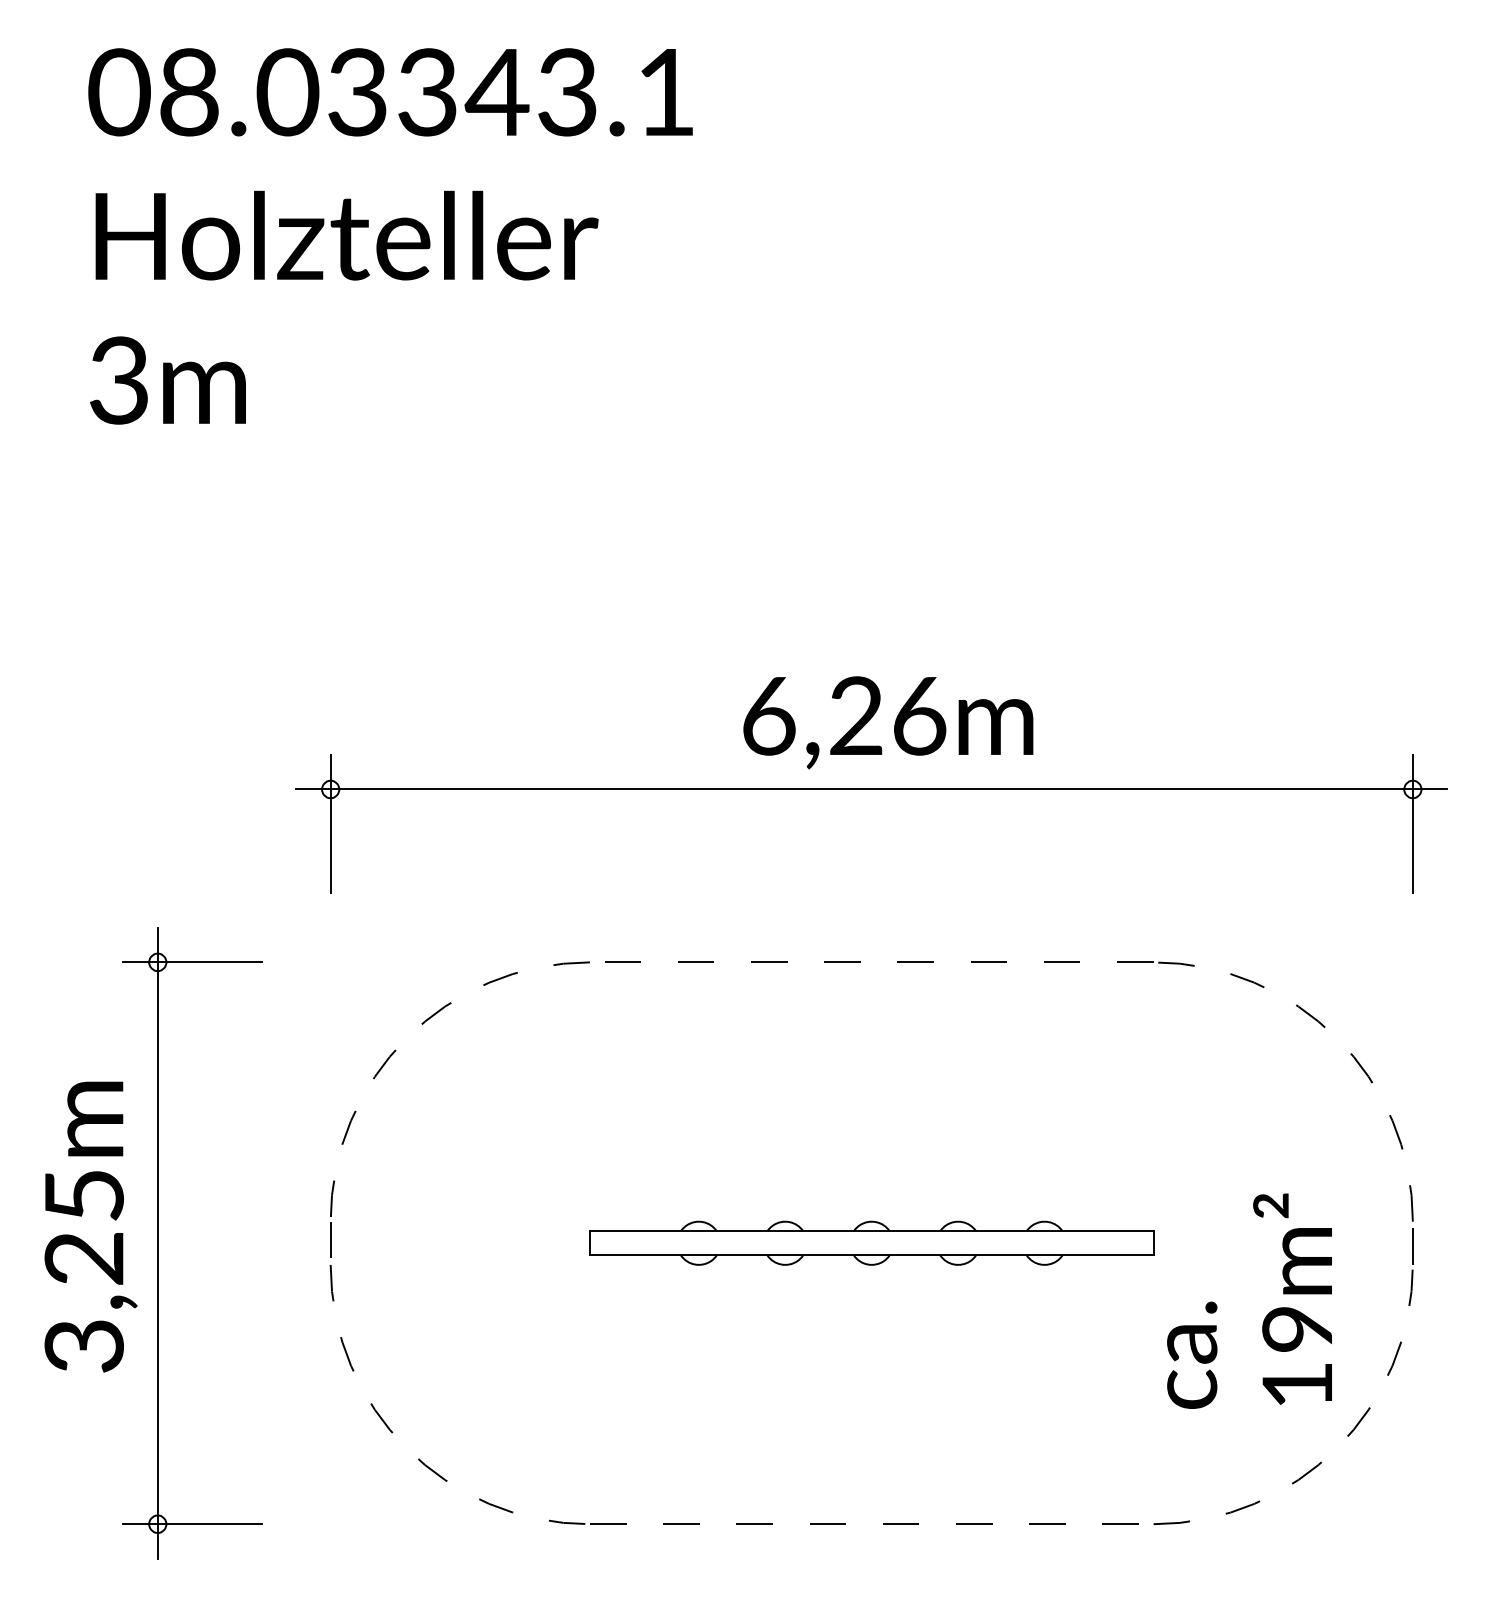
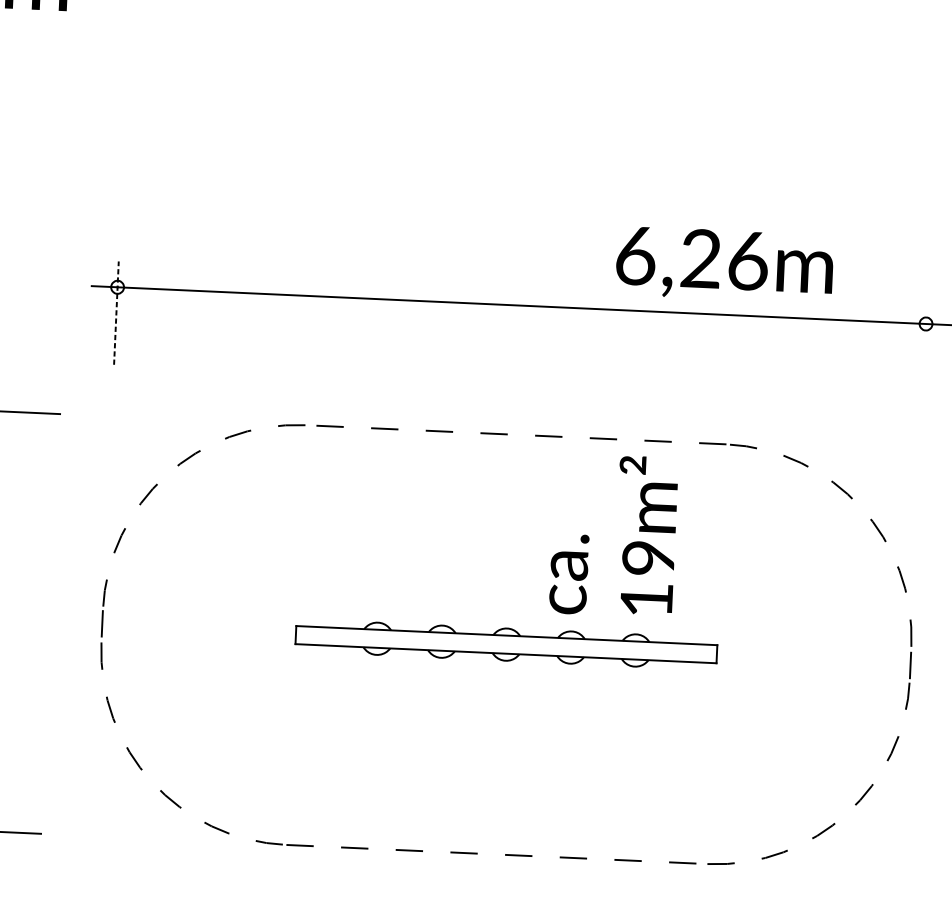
text: (888, 722) -> (724, 264), moved
line: (330, 823) -> (116, 312), solid -> dashed
line: (1412, 823) -> (924, 349), removed
text: (1249, 1300) -> (613, 535), moved

